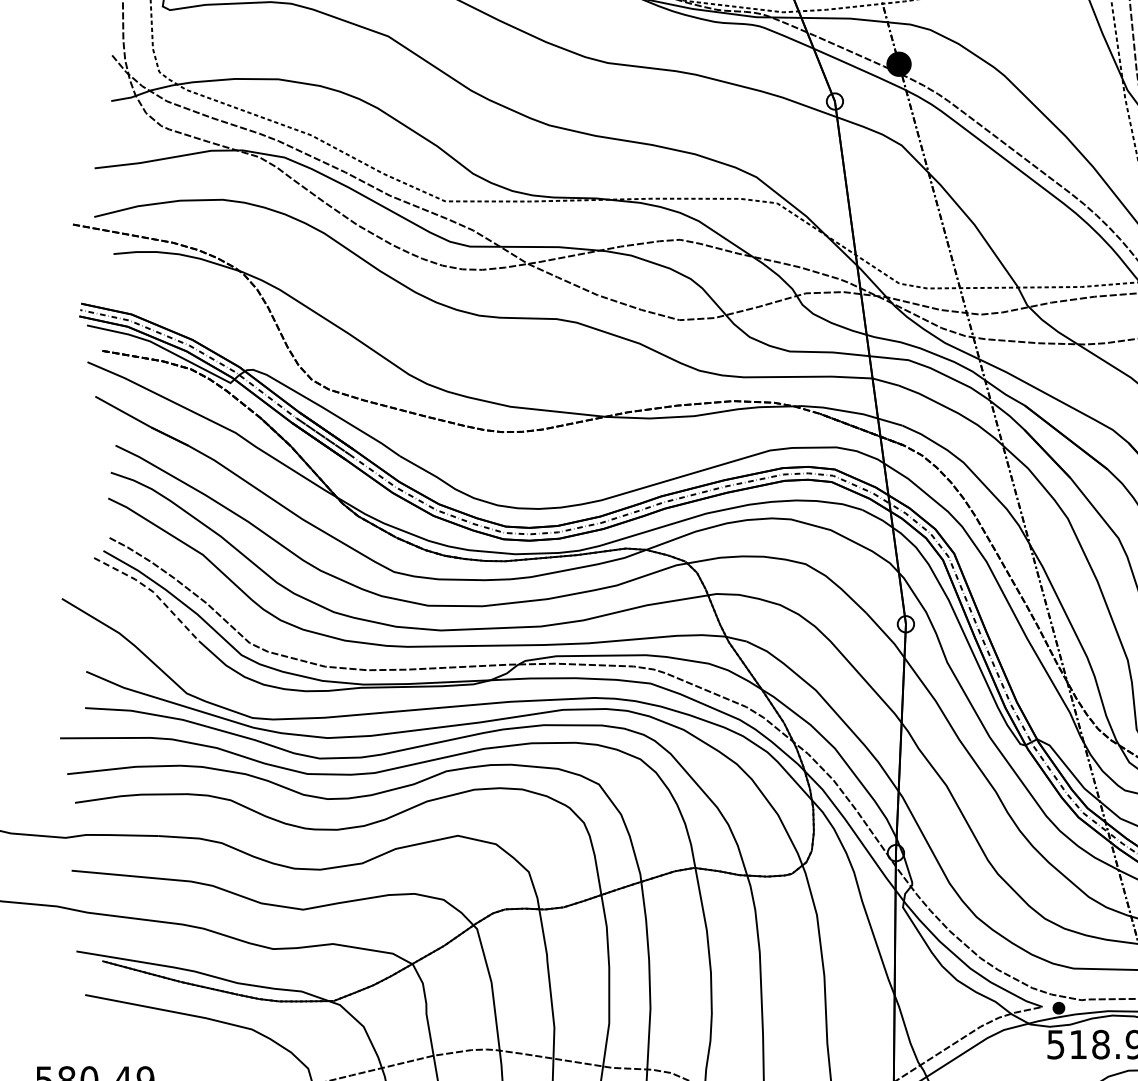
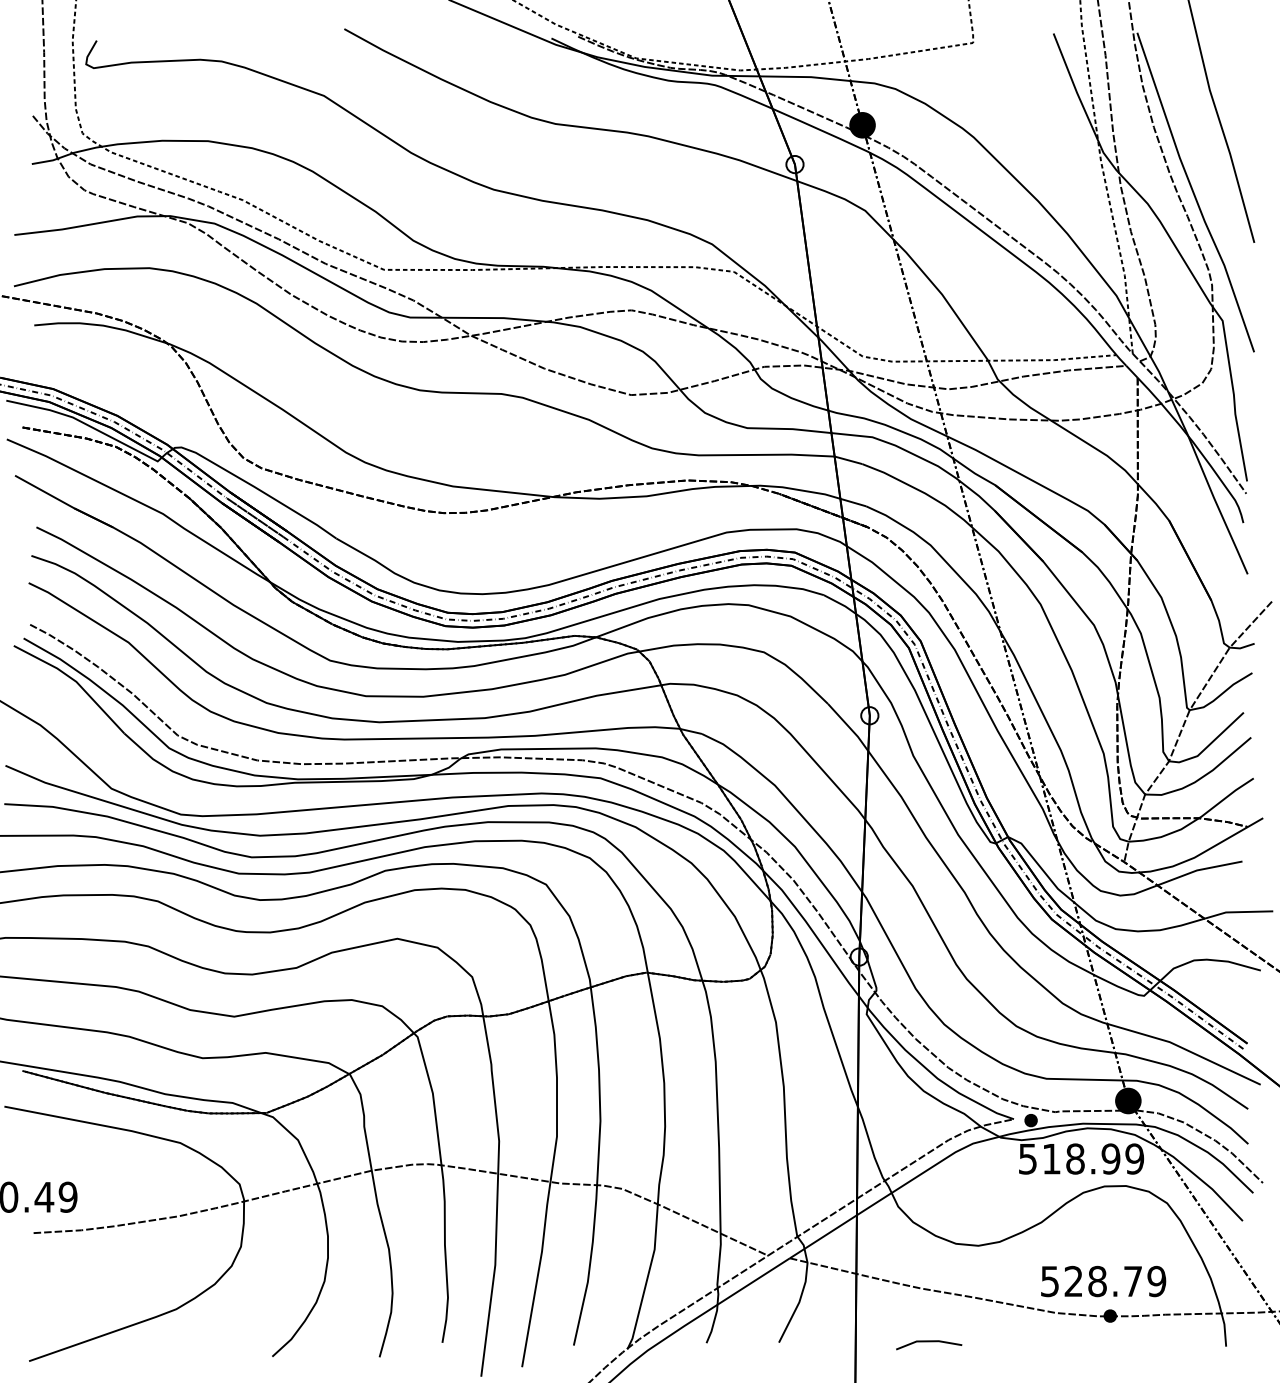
line: (152, 591) -> (75, 681), dashed -> solid

